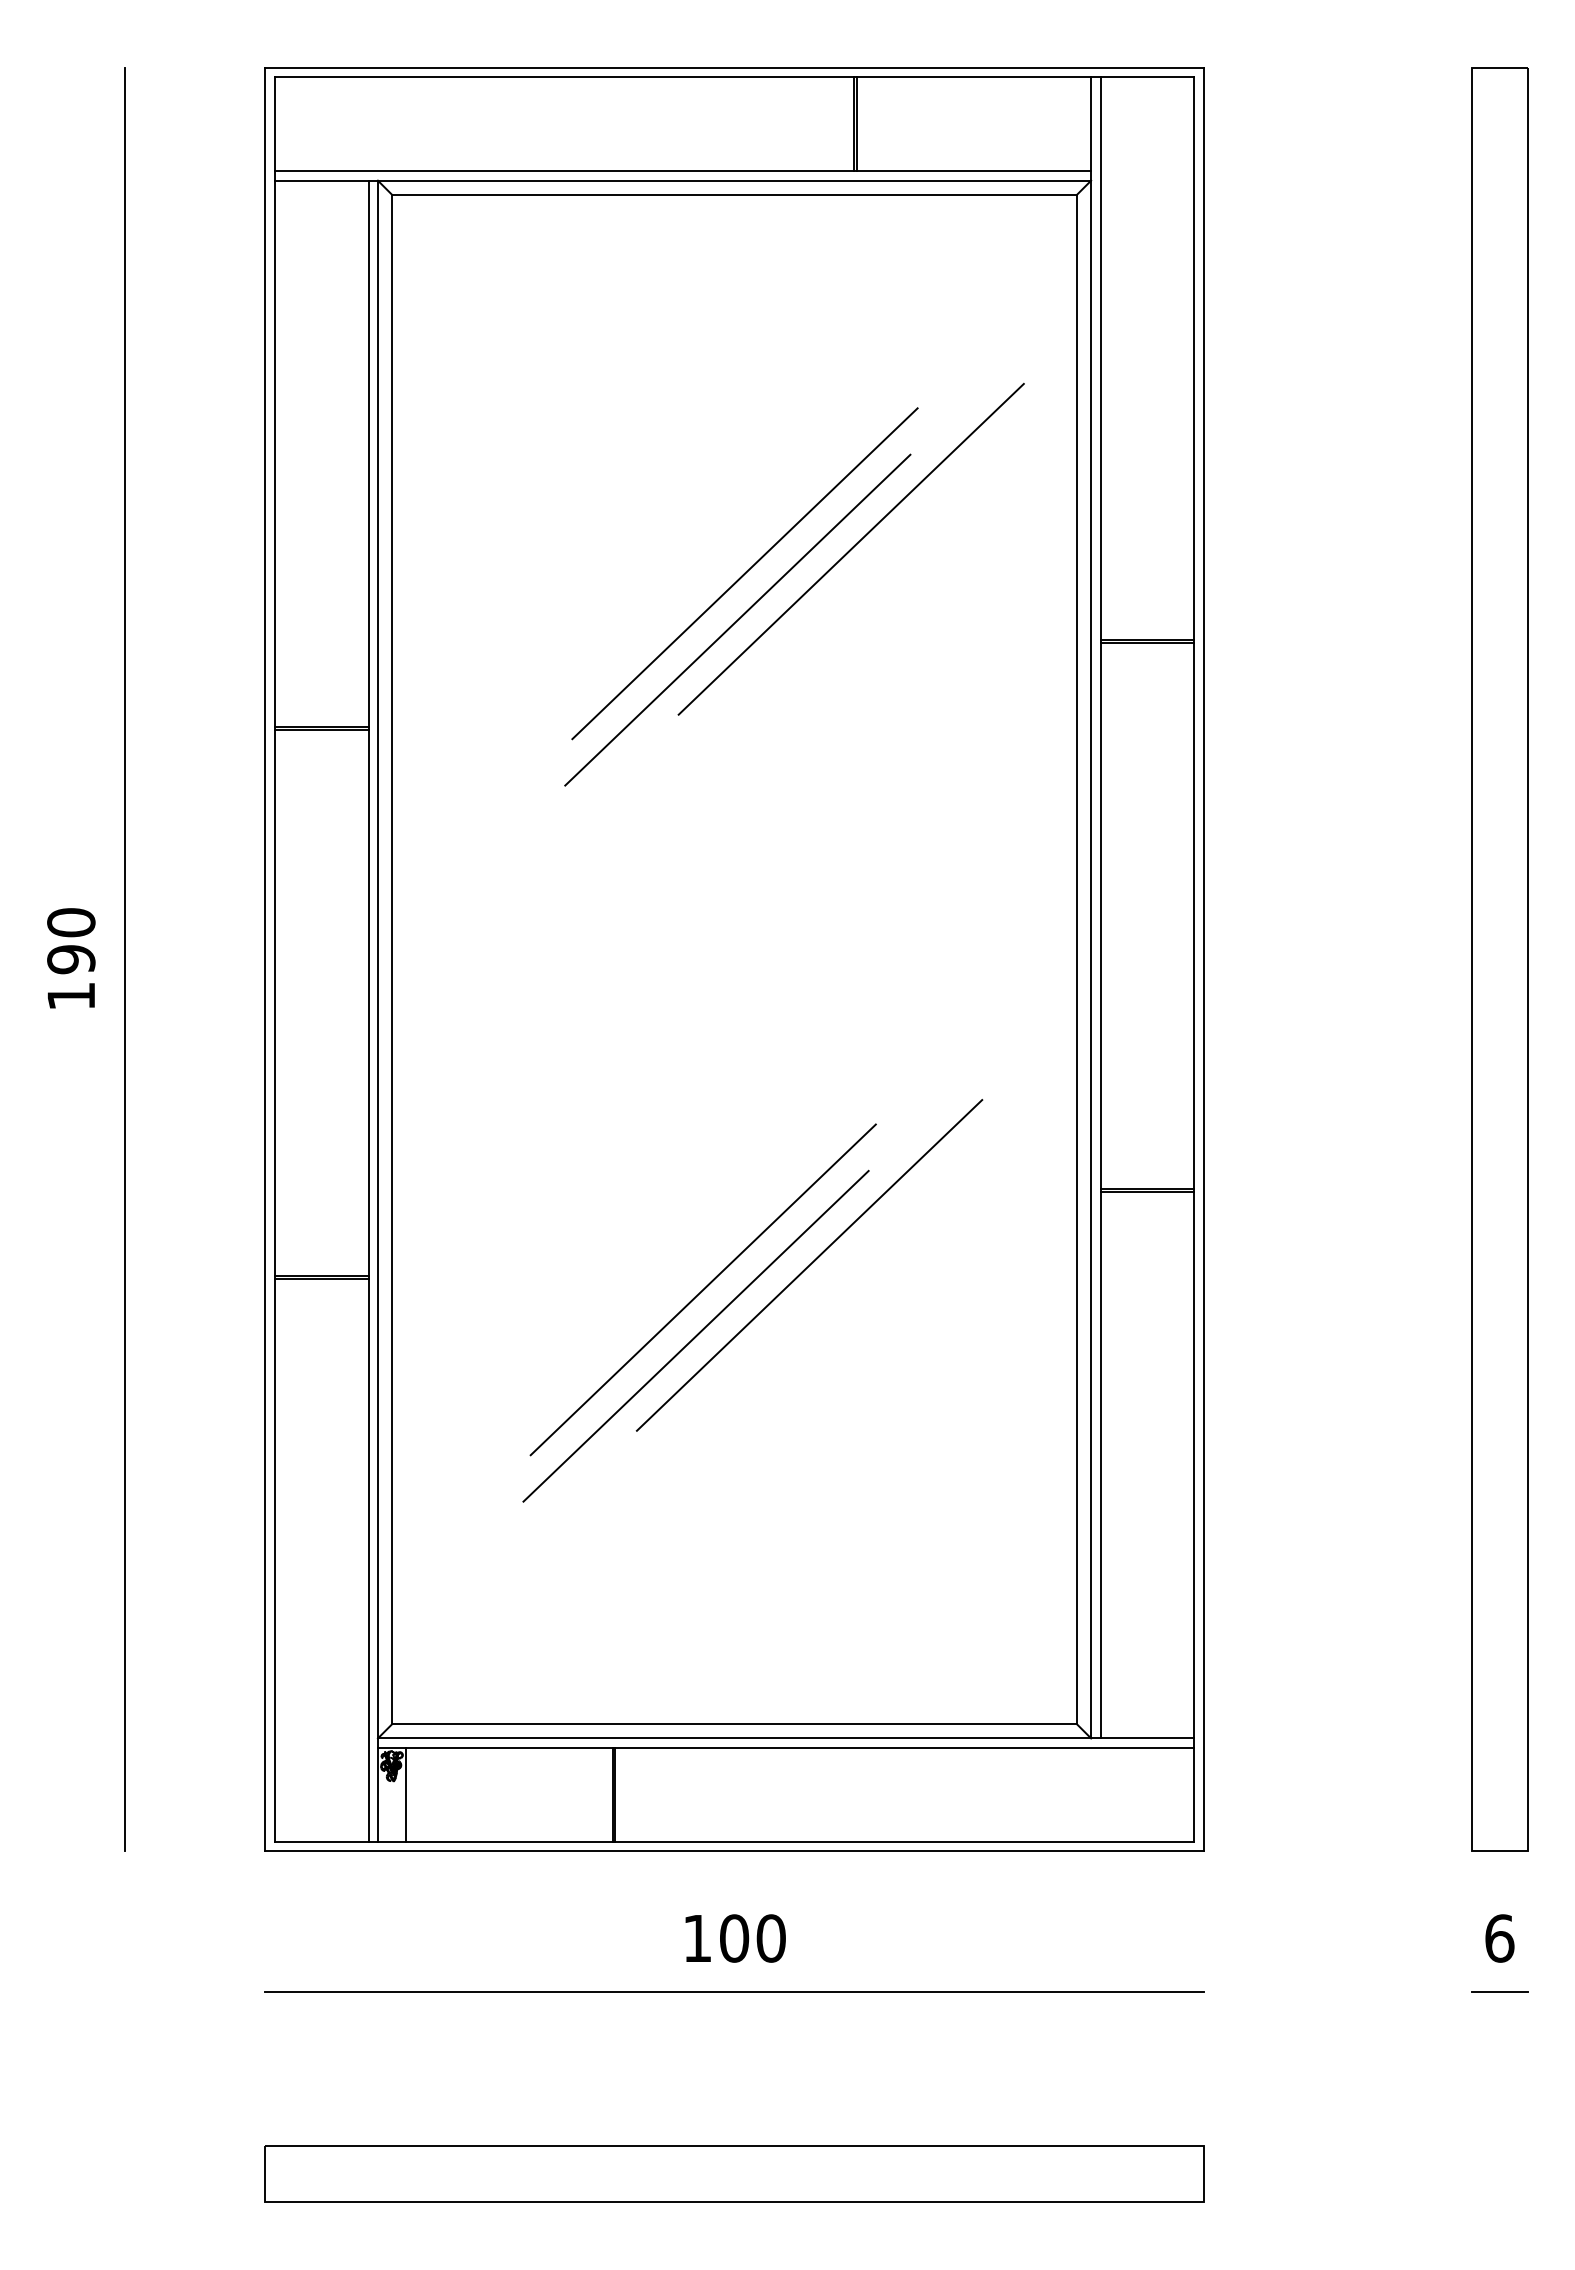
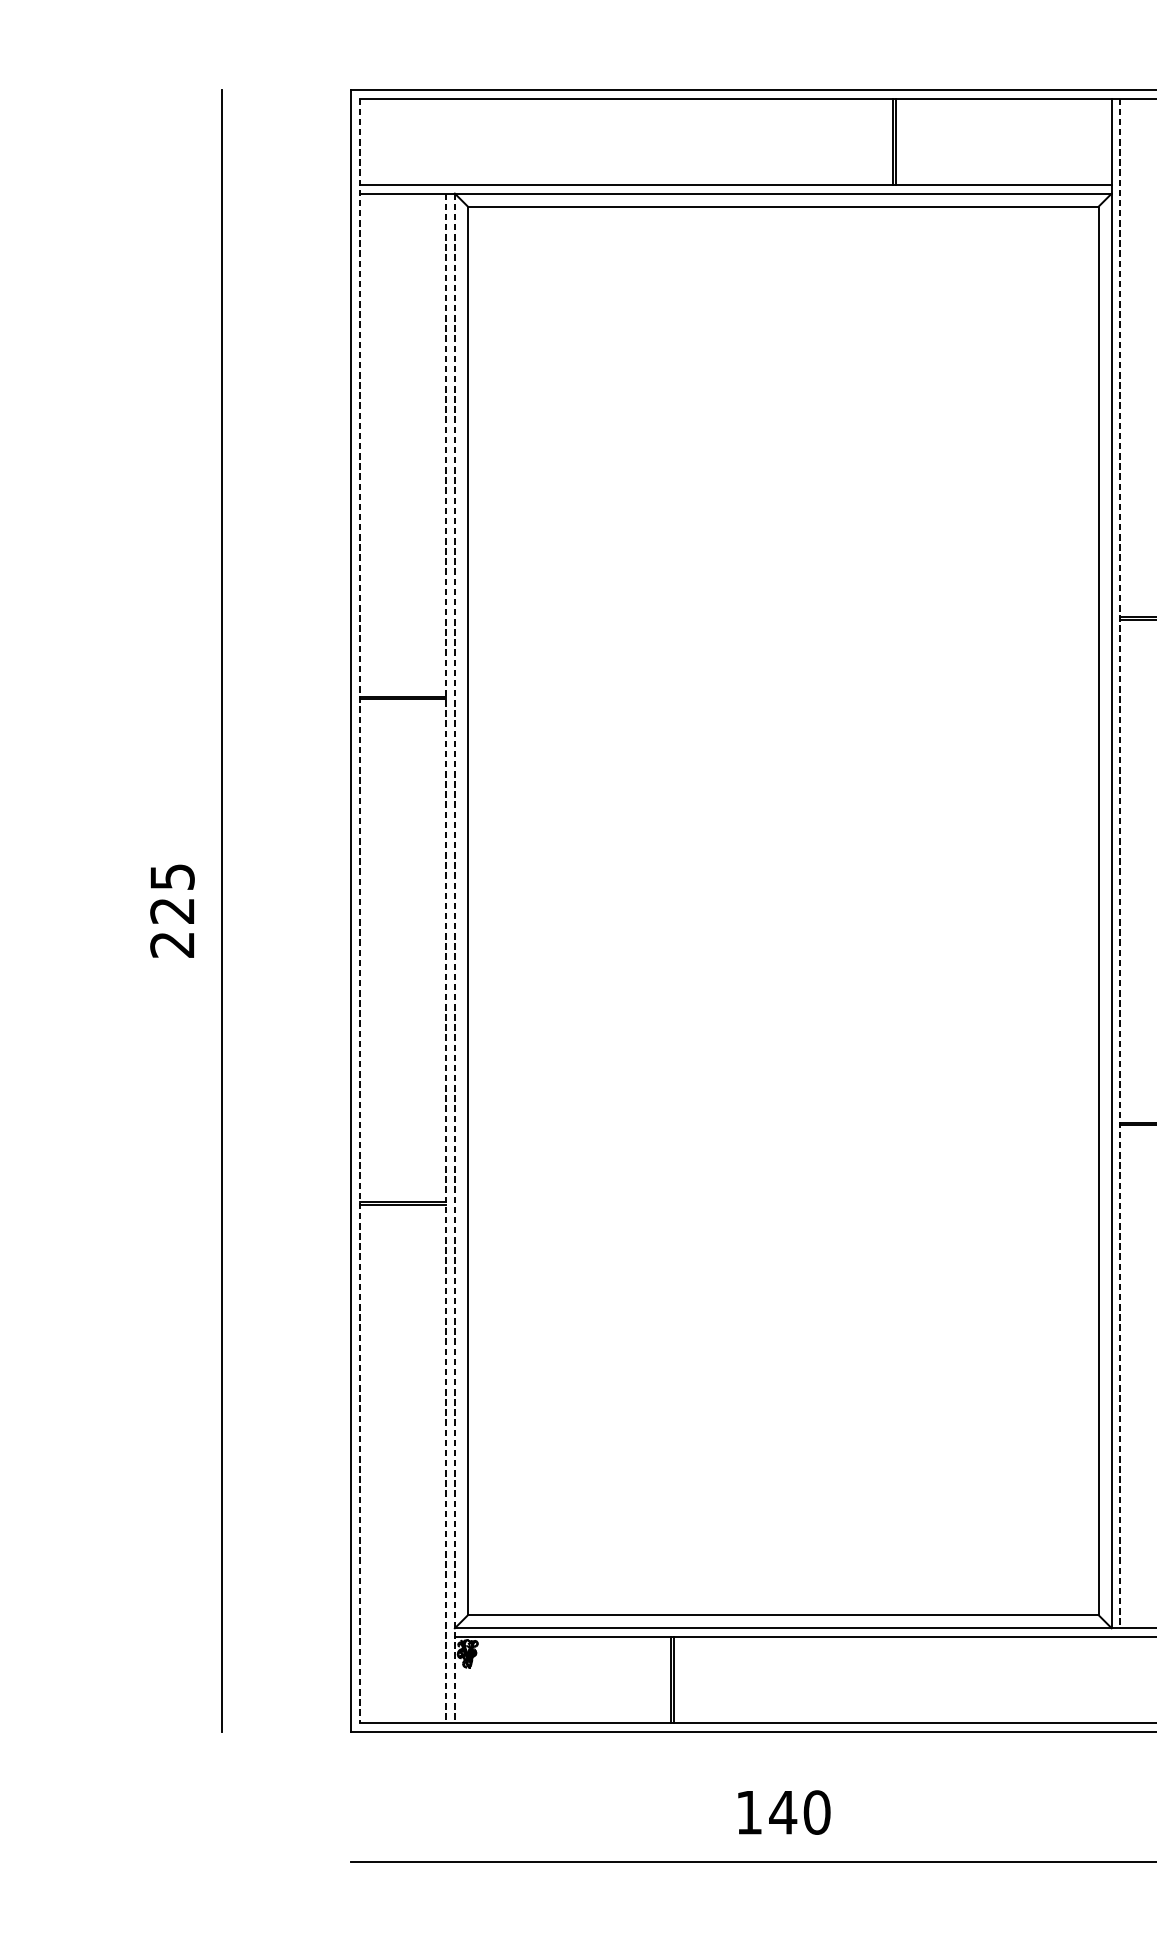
line: (850, 548) -> (890, 532), removed
line: (744, 573) -> (792, 555), removed
line: (737, 619) -> (786, 597), removed
line: (1100, 908) -> (1120, 863), solid -> dashed
text: (71, 959) -> (172, 910), 190 -> 225
line: (274, 960) -> (359, 911), solid -> dashed
line: (368, 1011) -> (446, 958), solid -> dashed
line: (377, 1011) -> (454, 958), solid -> dashed
line: (809, 1265) -> (852, 1192), removed
line: (702, 1289) -> (753, 1214), removed
line: (695, 1335) -> (747, 1257), removed
line: (406, 1794) -> (481, 1679), removed
text: (734, 1938) -> (783, 1812), 100 -> 140

